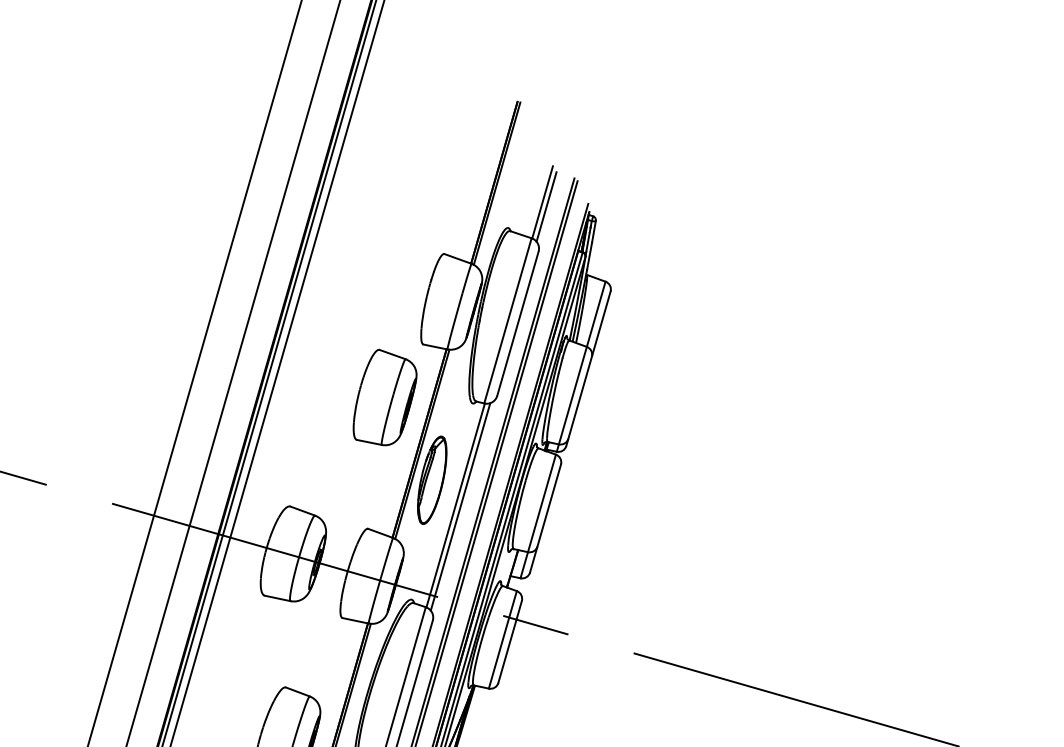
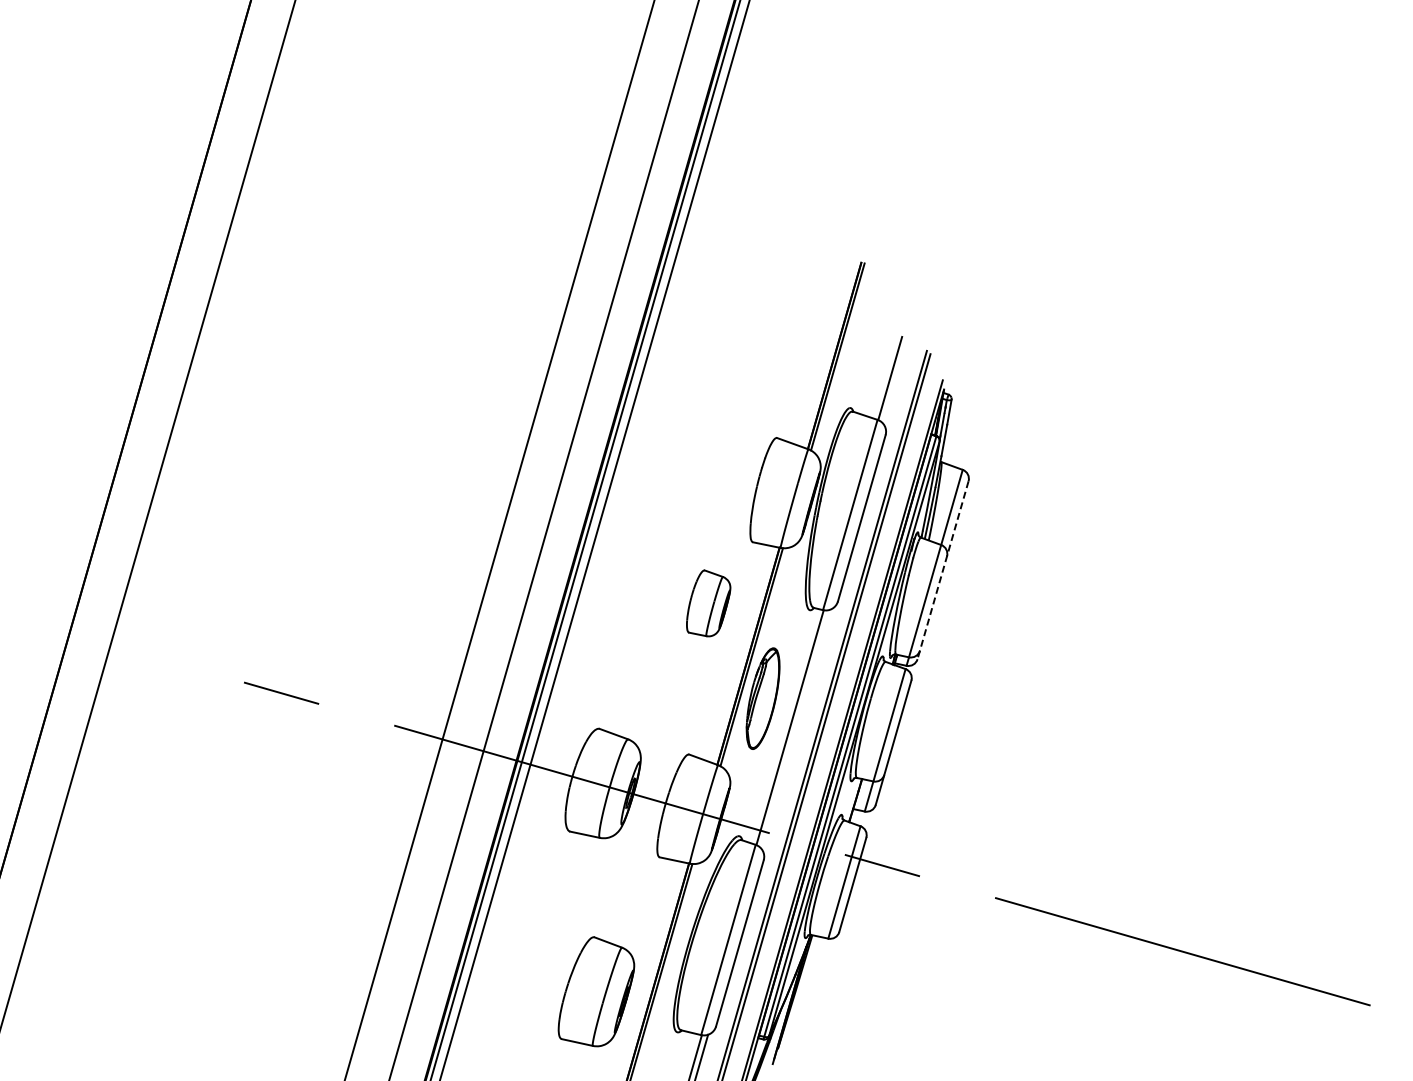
line: (546, 206) -> (894, 383), removed
line: (588, 369) -> (943, 570), solid -> dashed
part: (384, 397) -> (708, 603), size x0.6
line: (460, 506) -> (795, 728), removed

